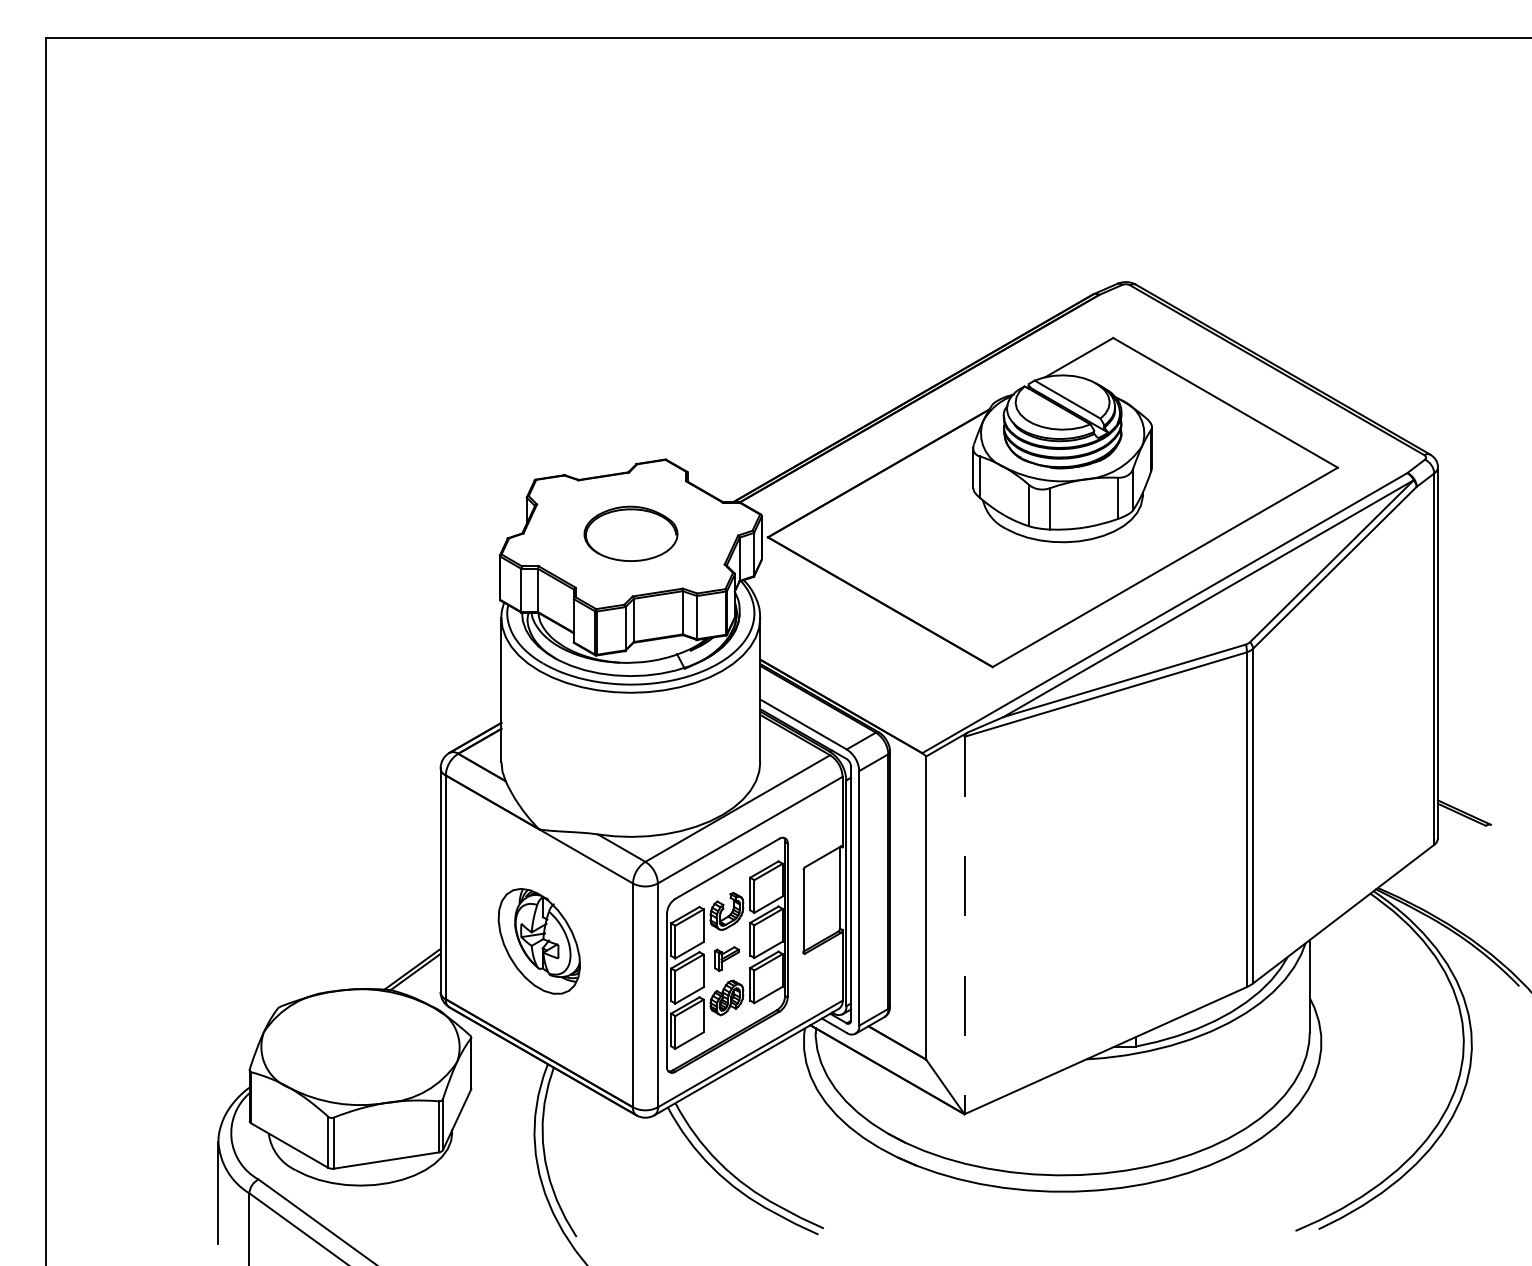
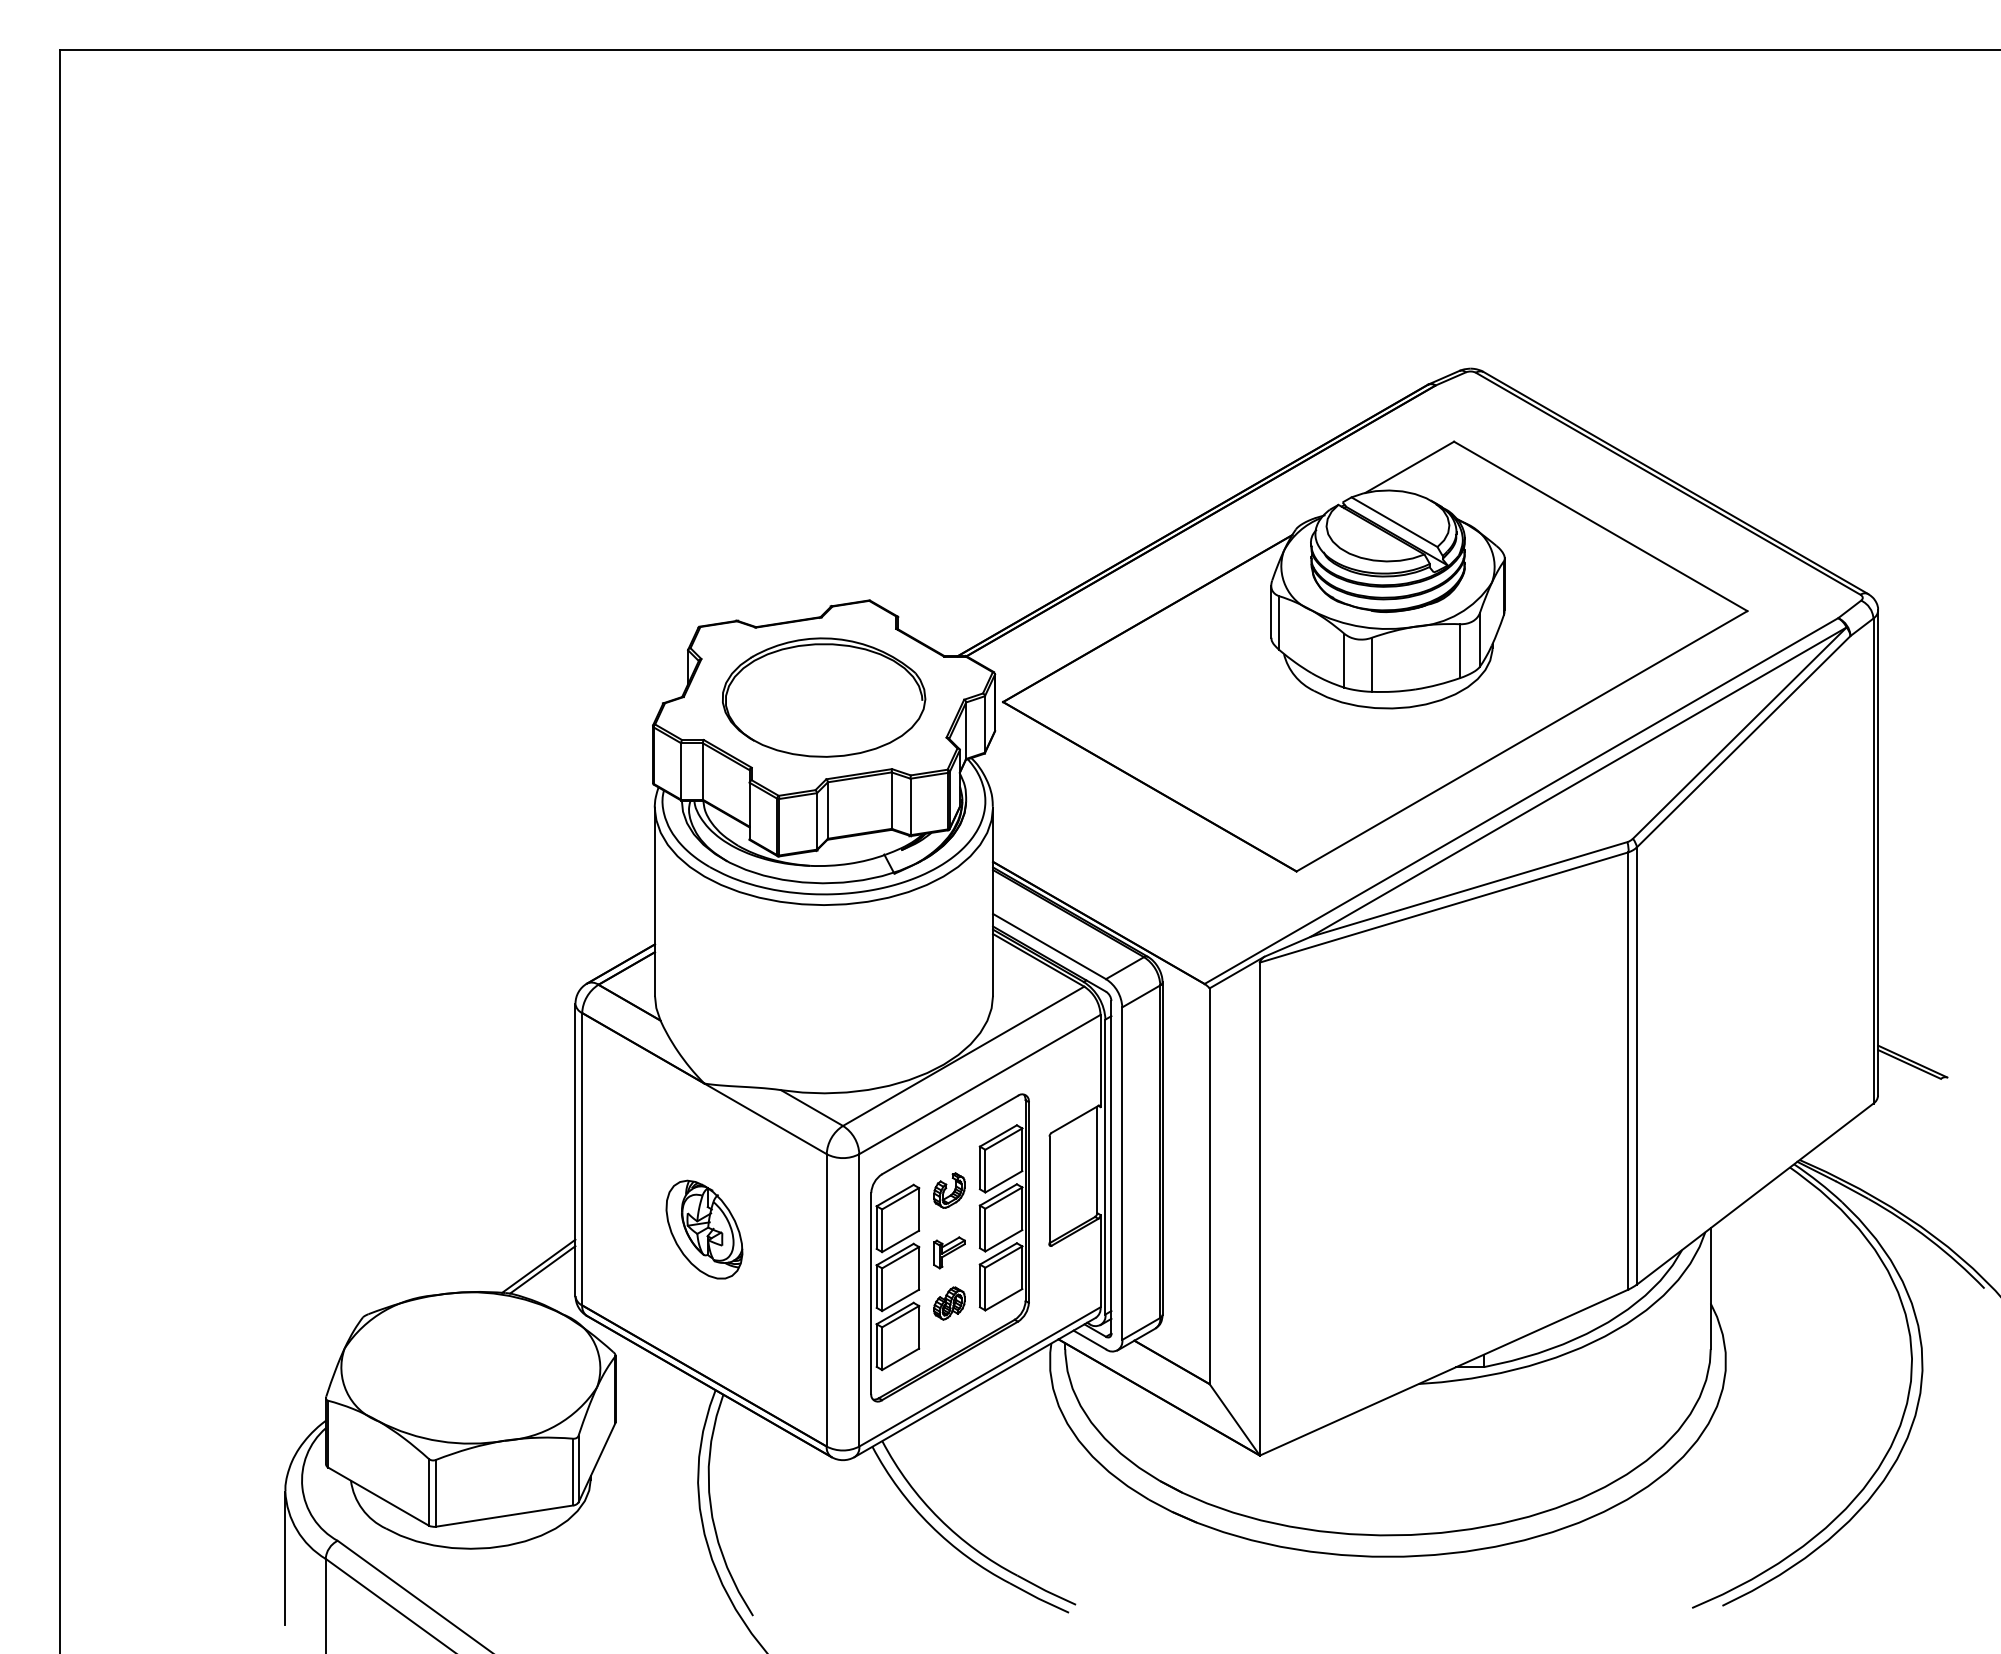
part: (631, 533) -> (824, 697), size x1.67
part: (726, 911) -> (949, 1190), size x0.71
line: (964, 925) -> (1259, 1209), dashed -> solid
part: (539, 941) -> (704, 1229), size x0.71
part: (726, 997) -> (949, 1303), size x0.71

